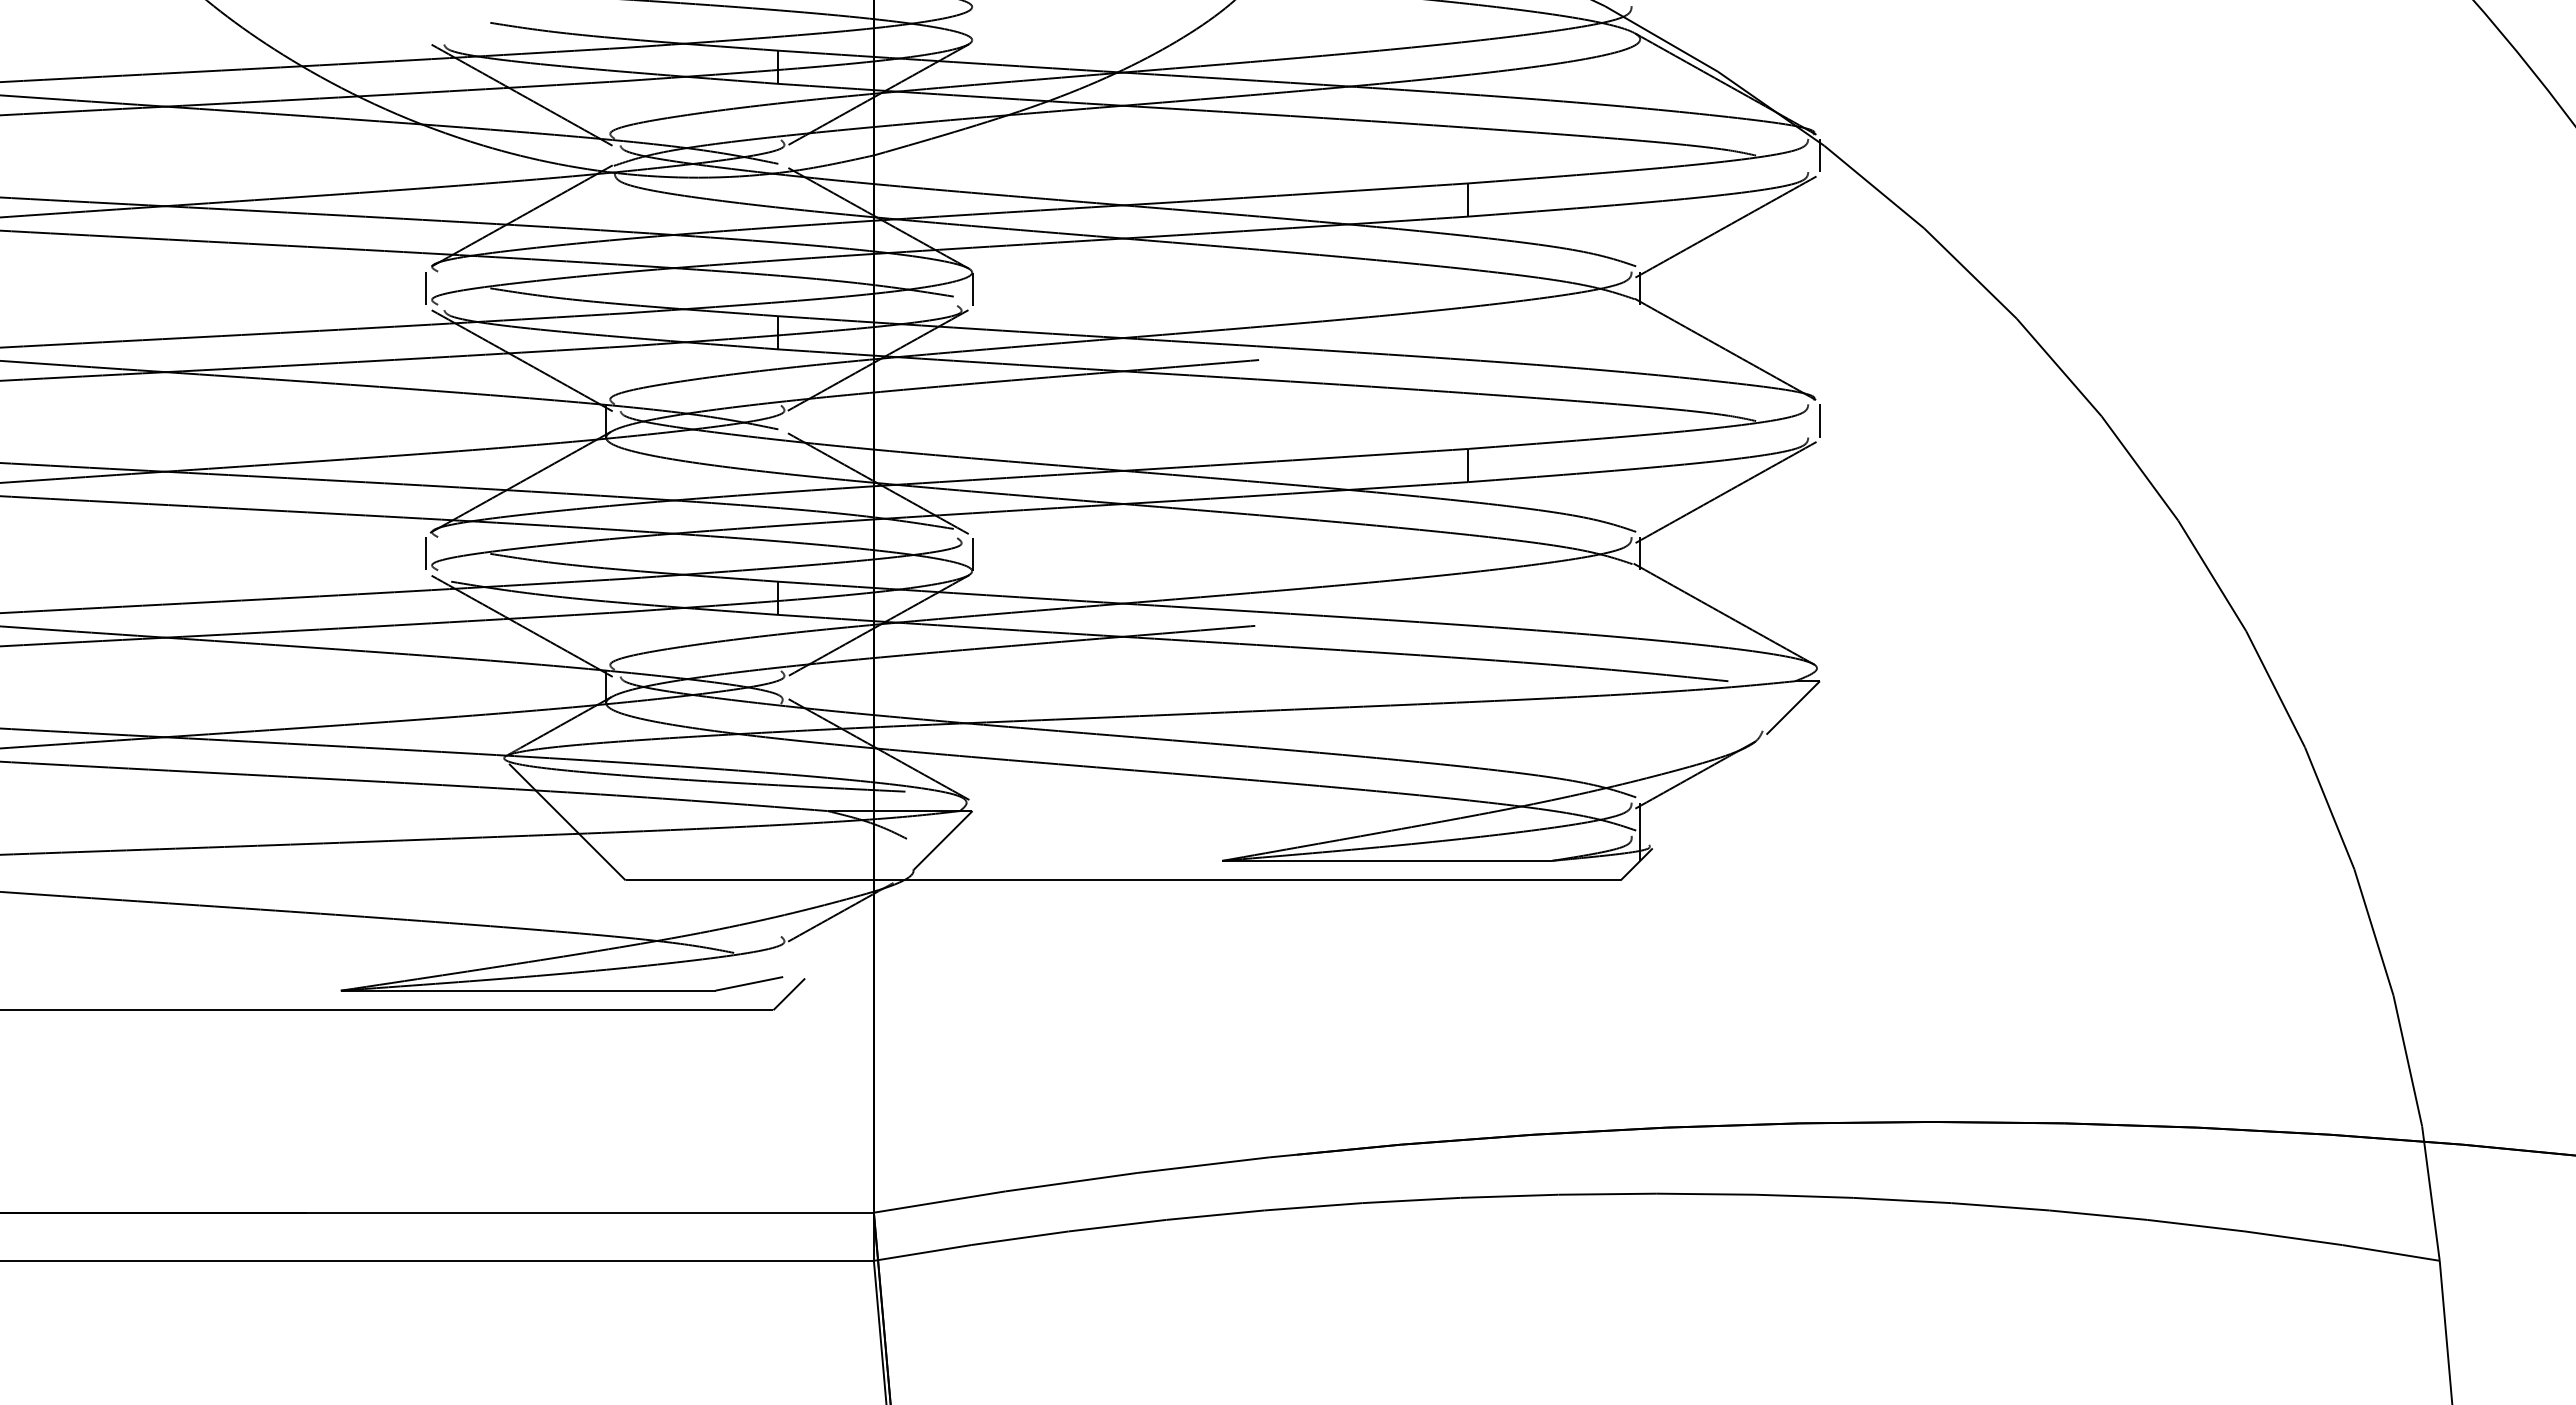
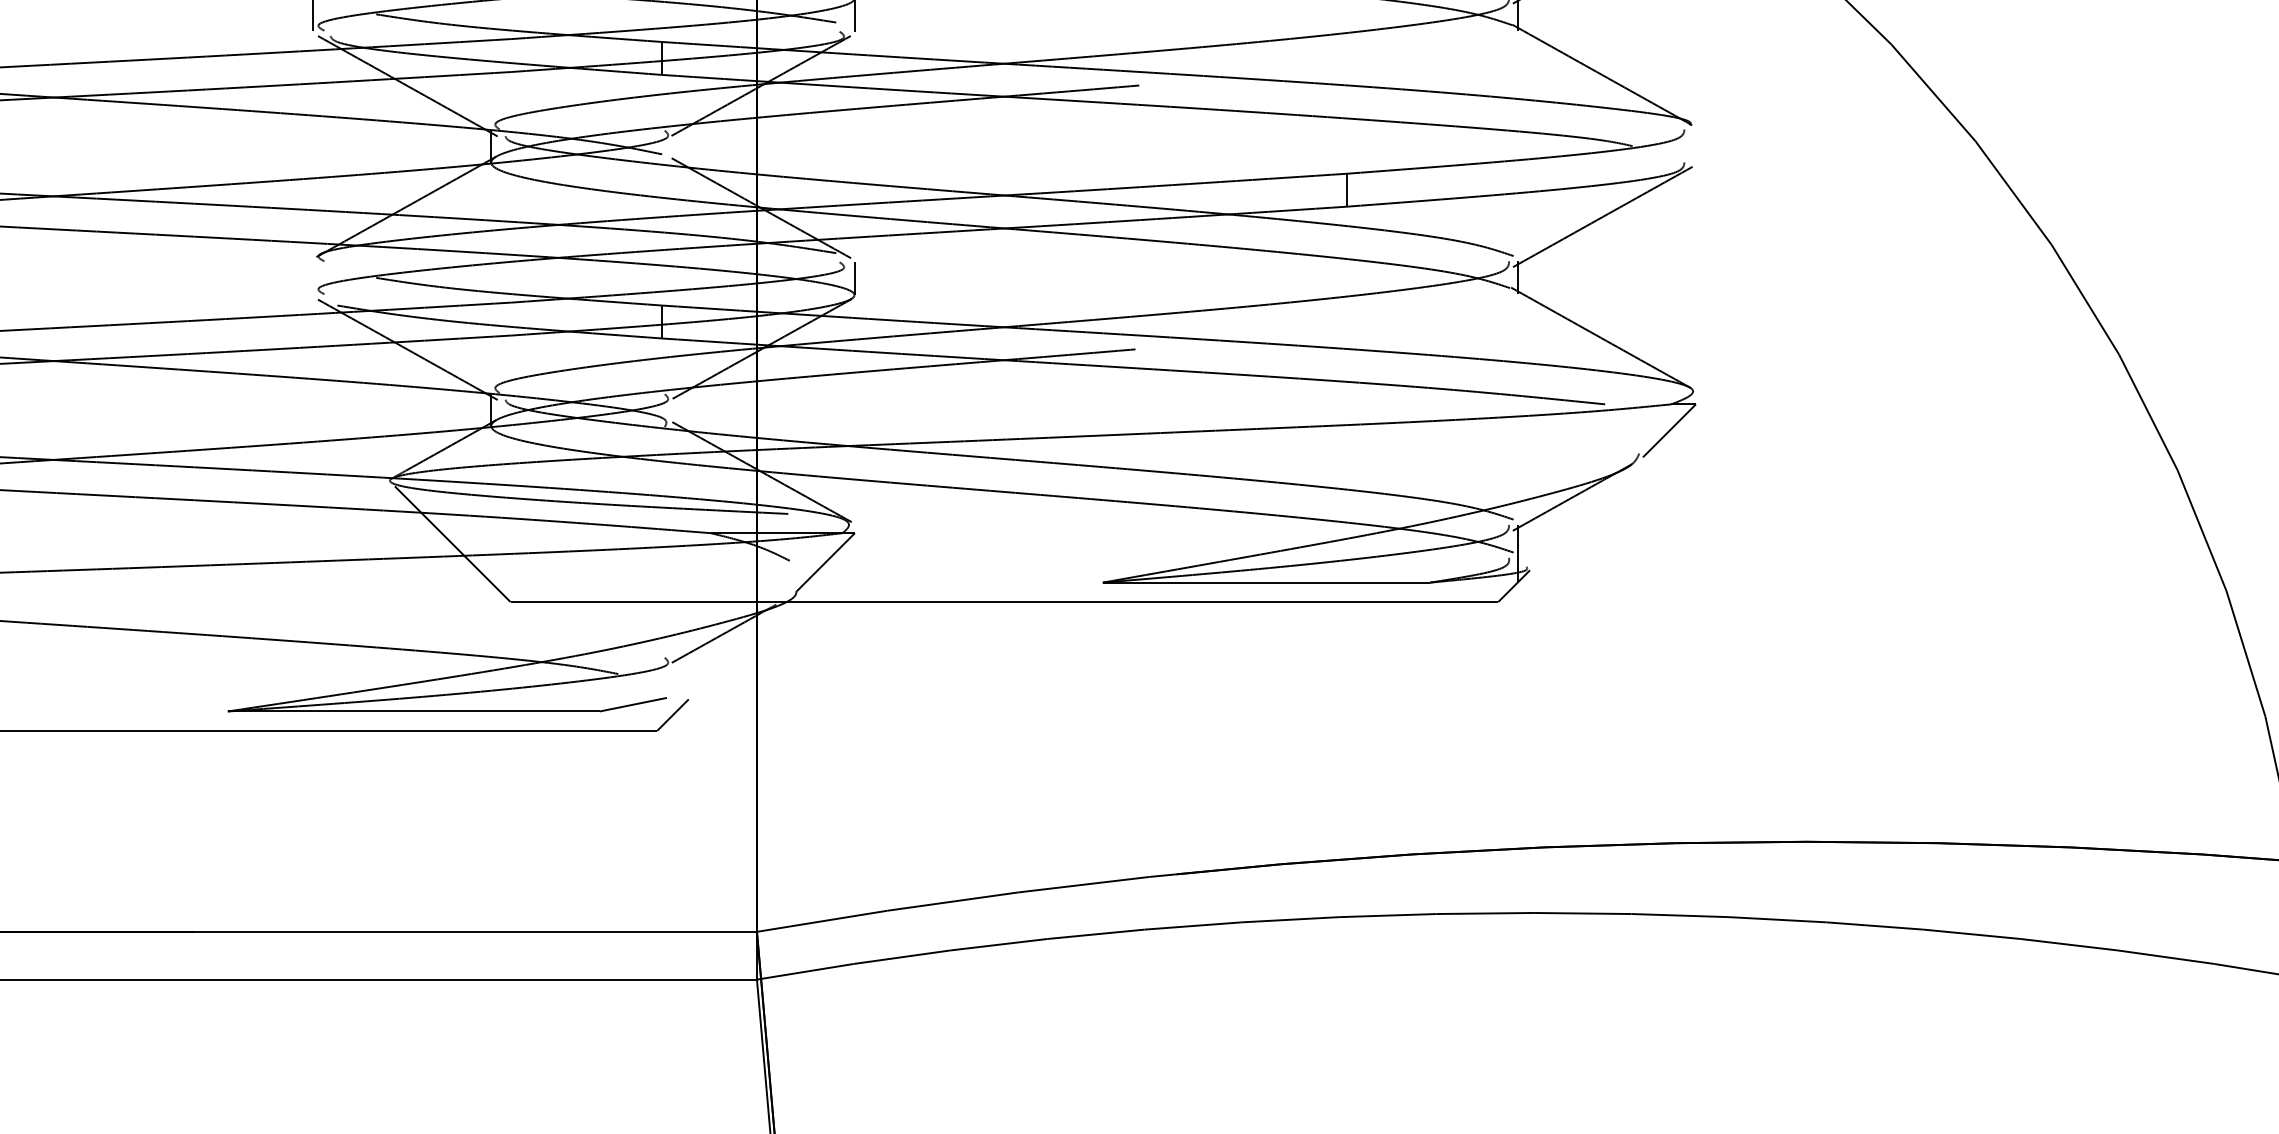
line: (1819, 420) -> (1695, 145), removed
line: (426, 553) -> (312, 277), removed

